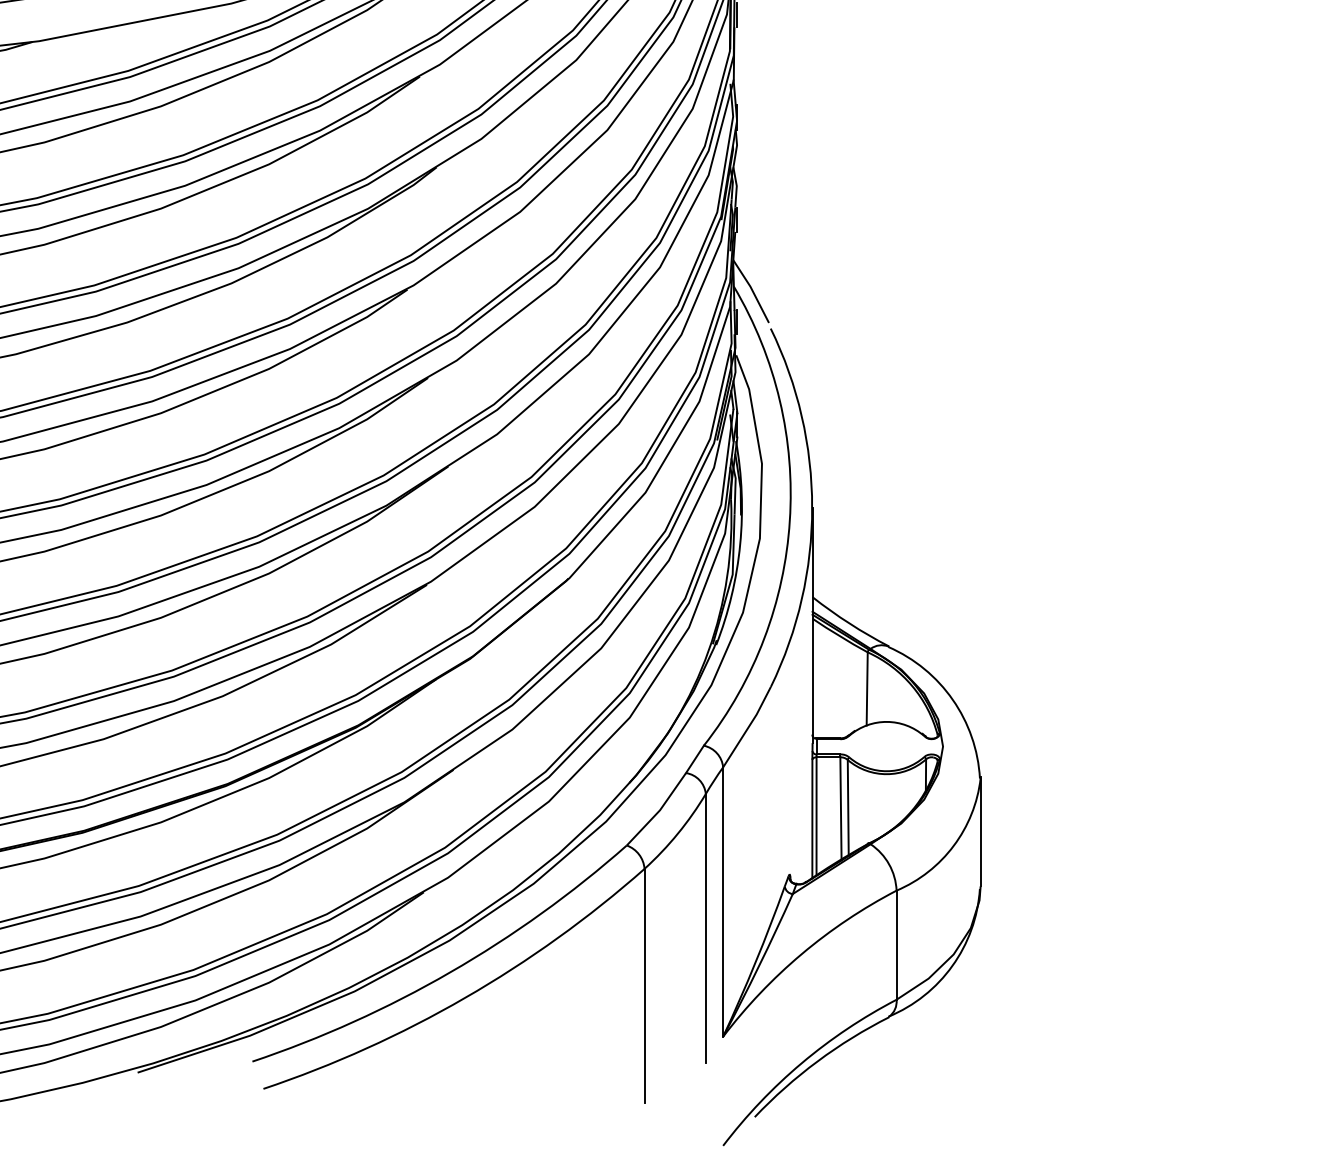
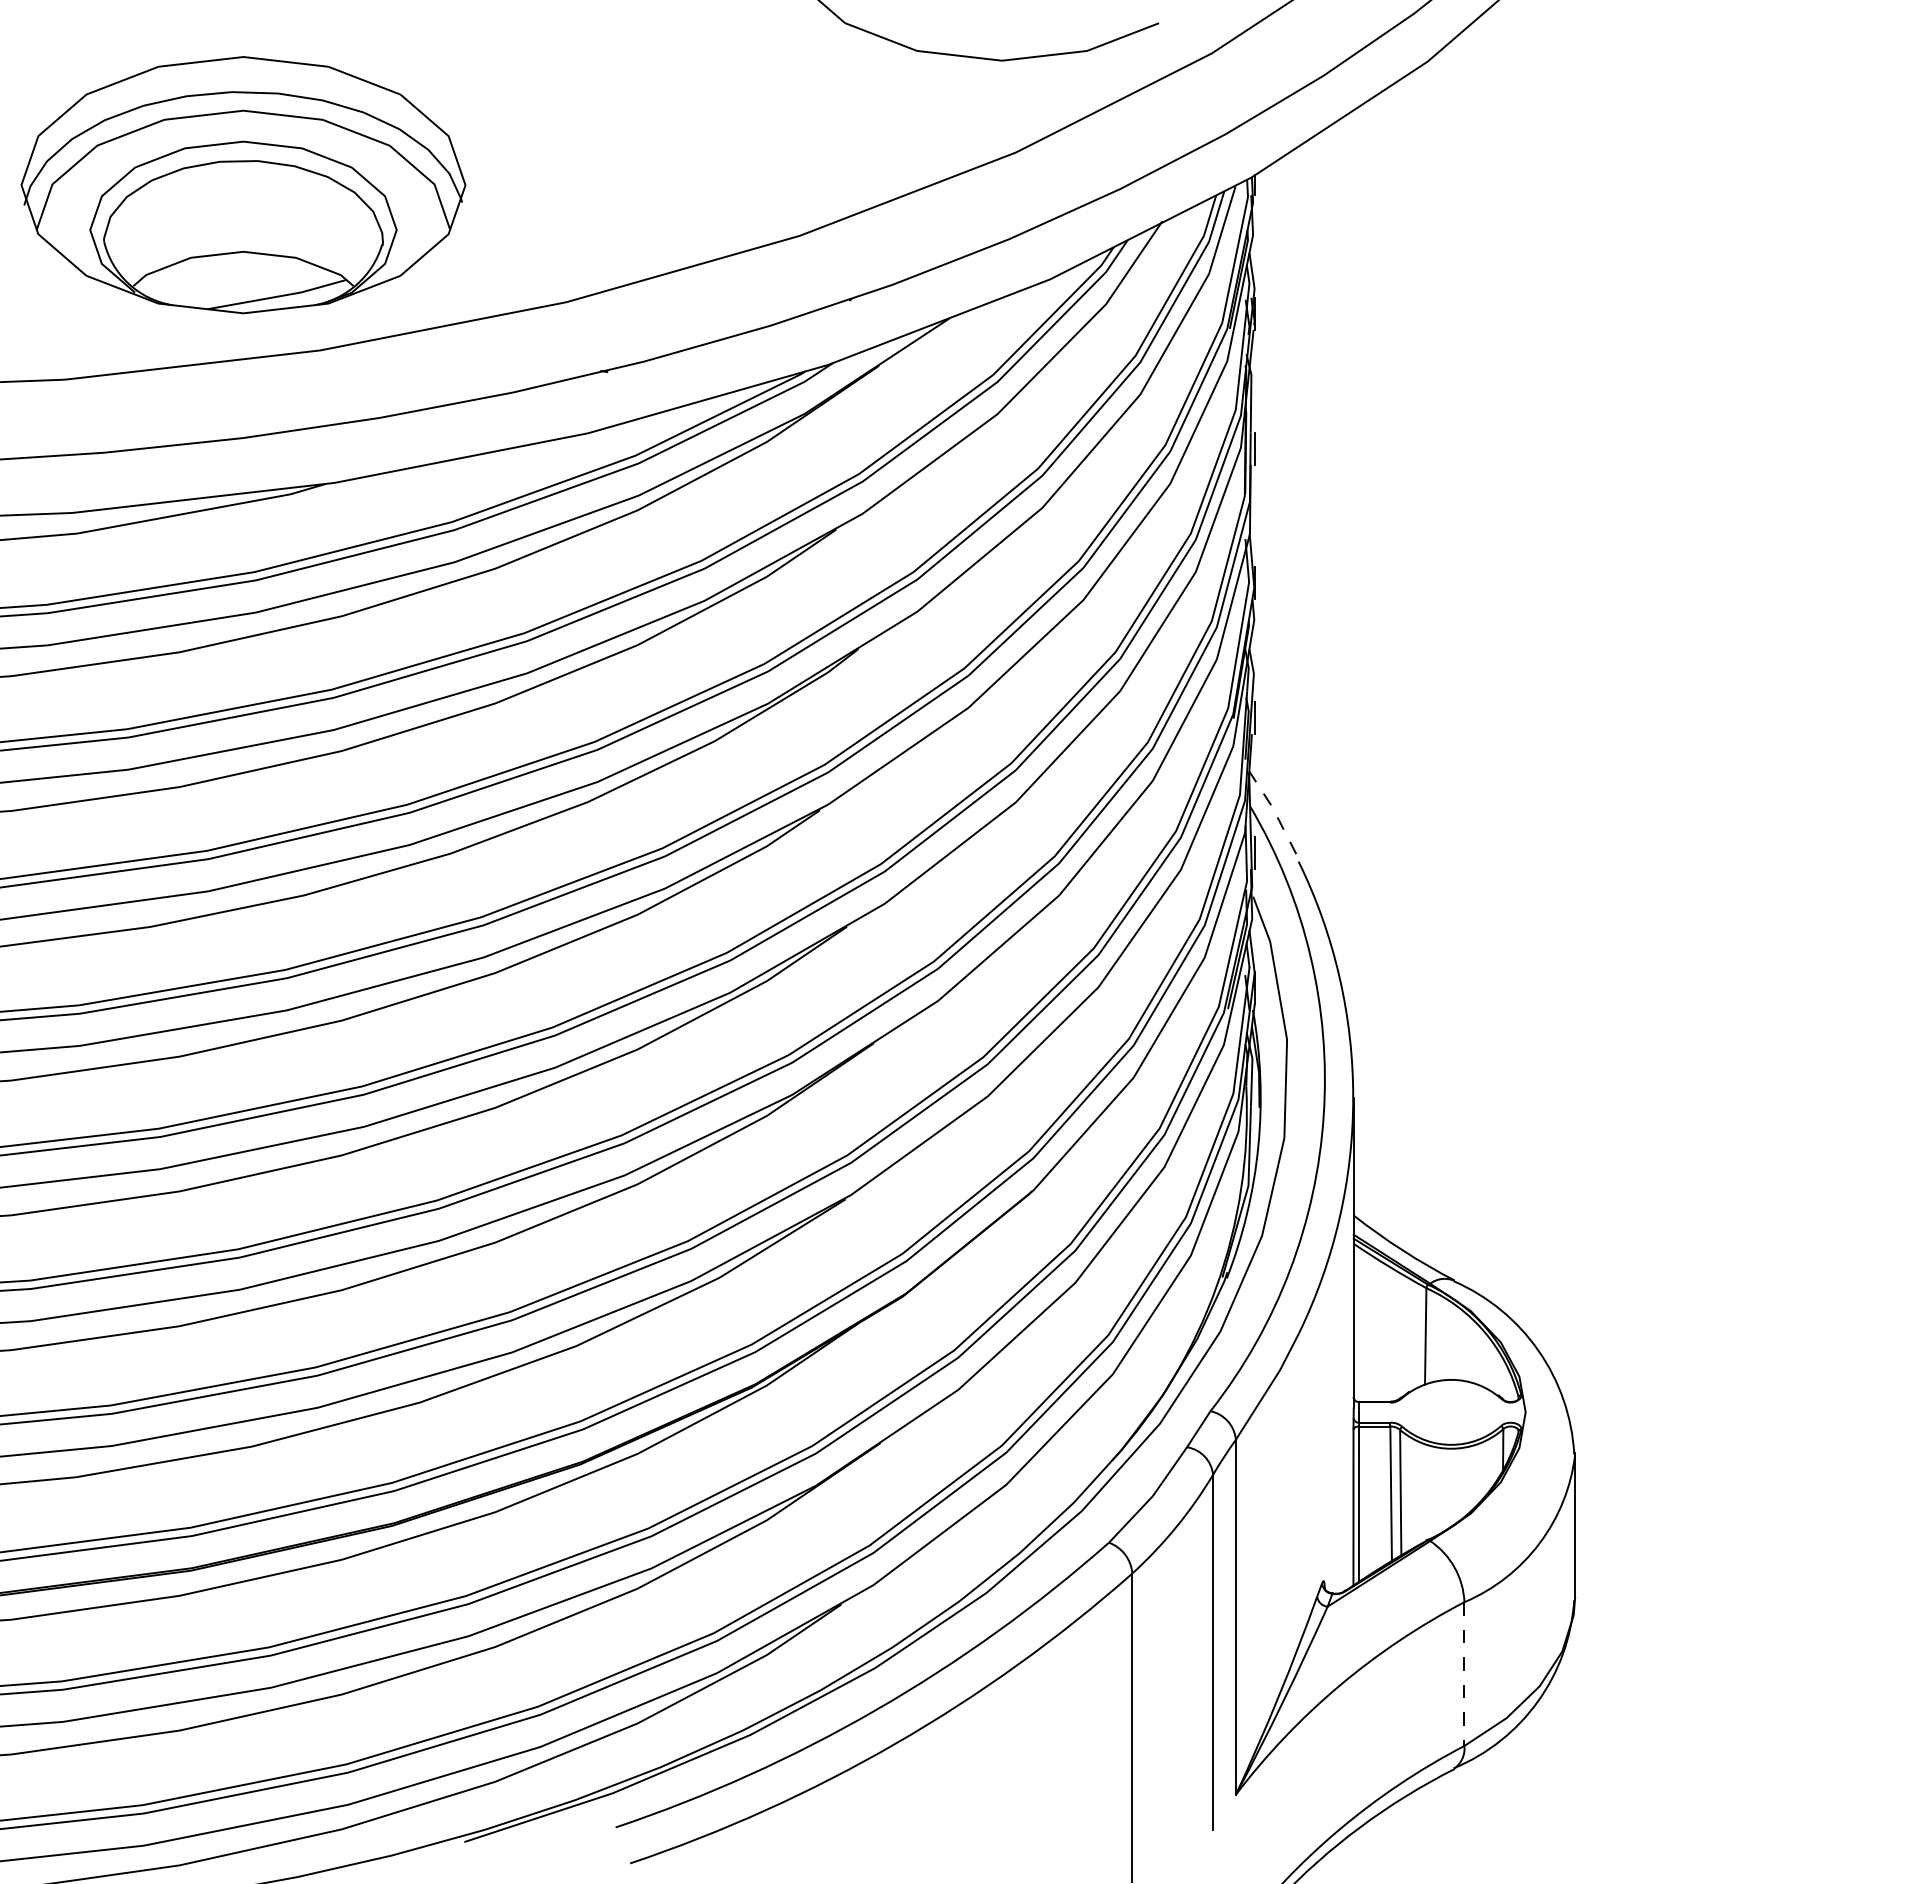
line: (752, 289) -> (1274, 810), solid -> dashed
line: (896, 945) -> (1464, 1674), solid -> dashed

